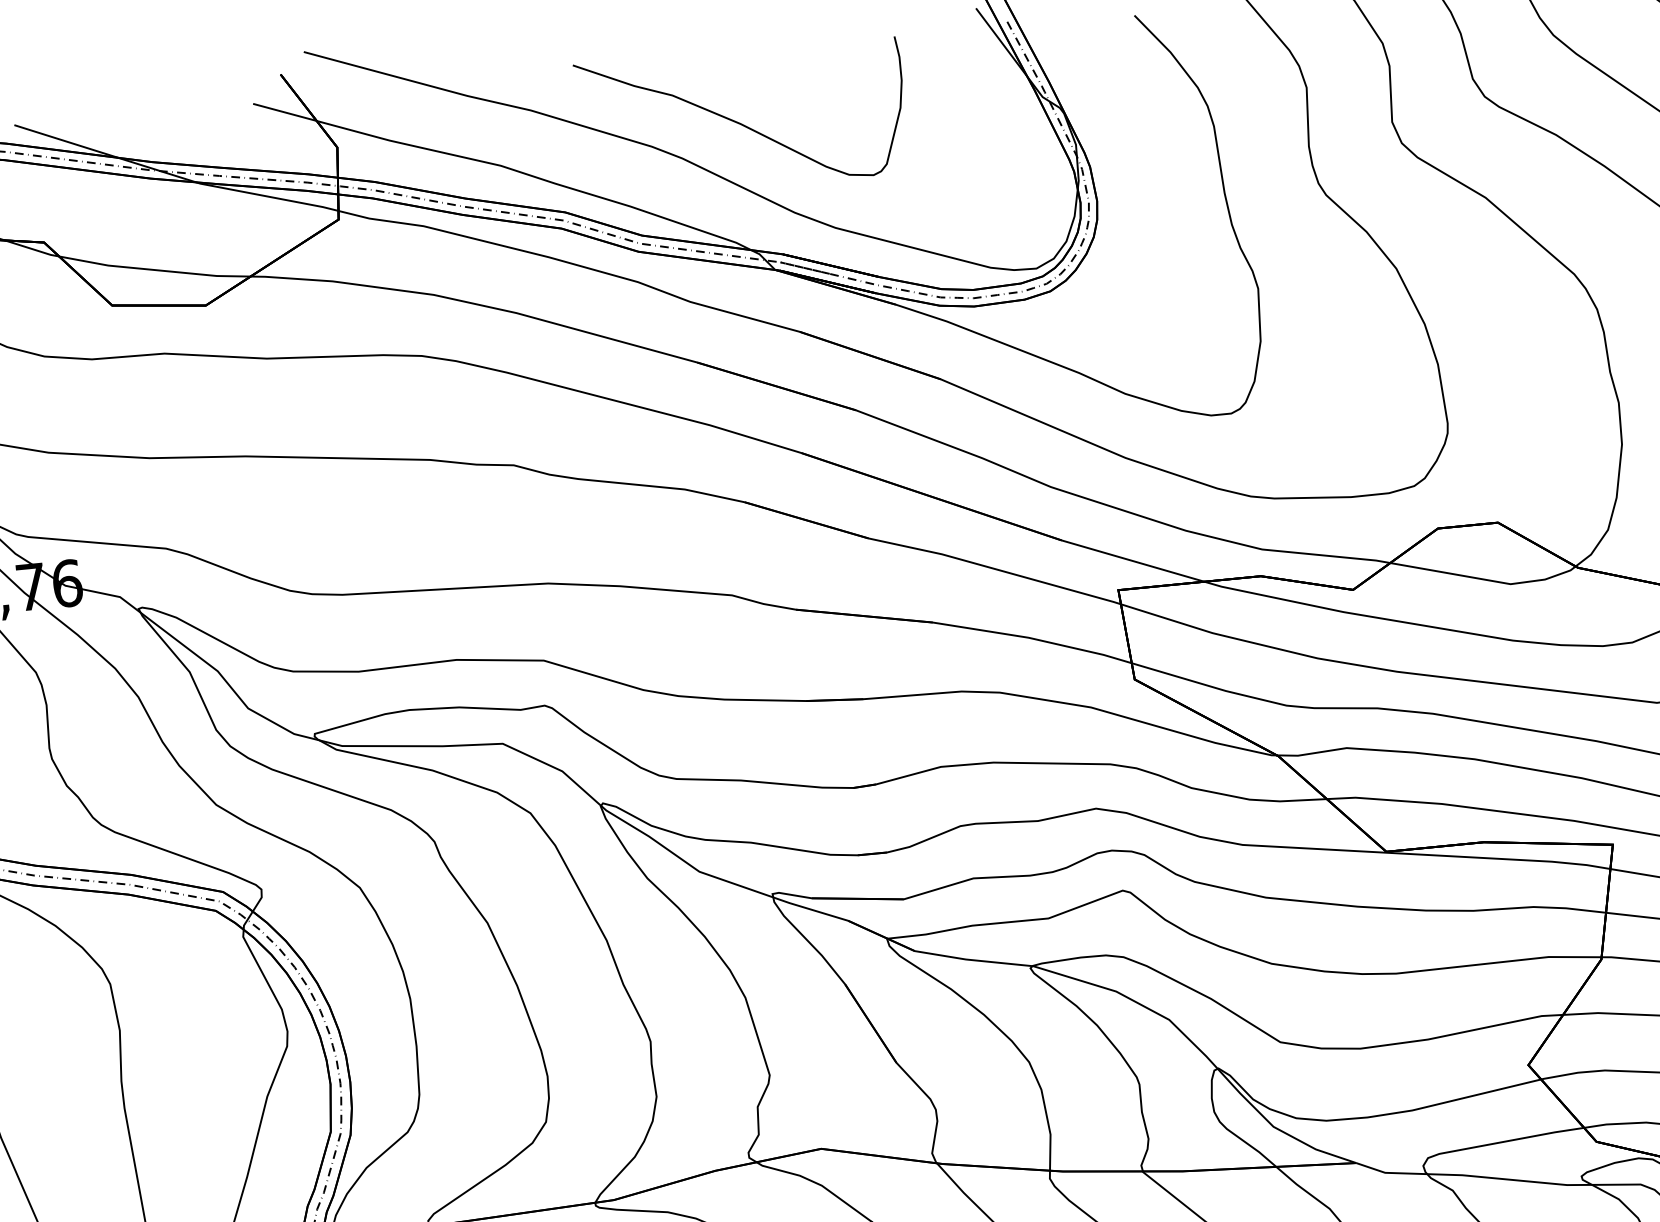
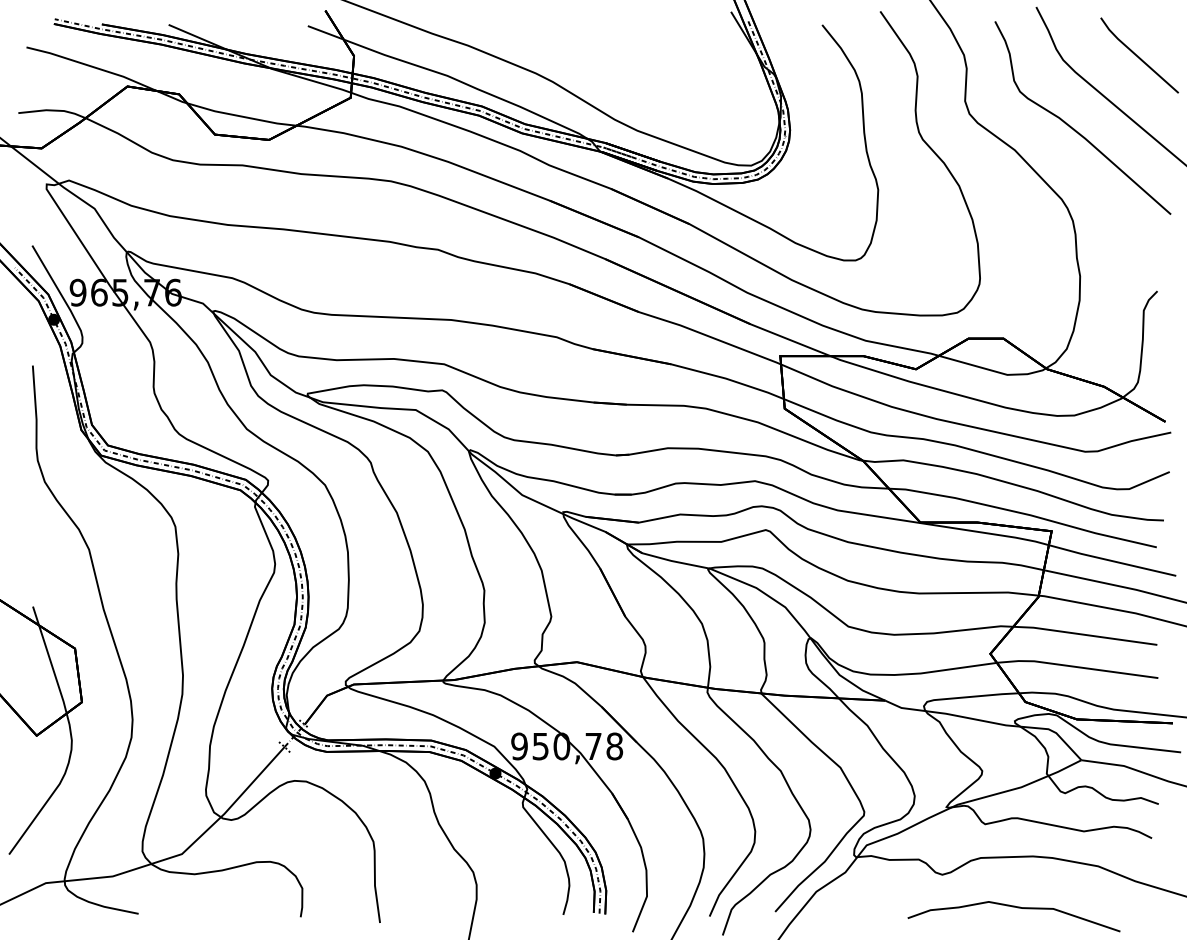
curve: (742, 122) -> (589, 64), removed

